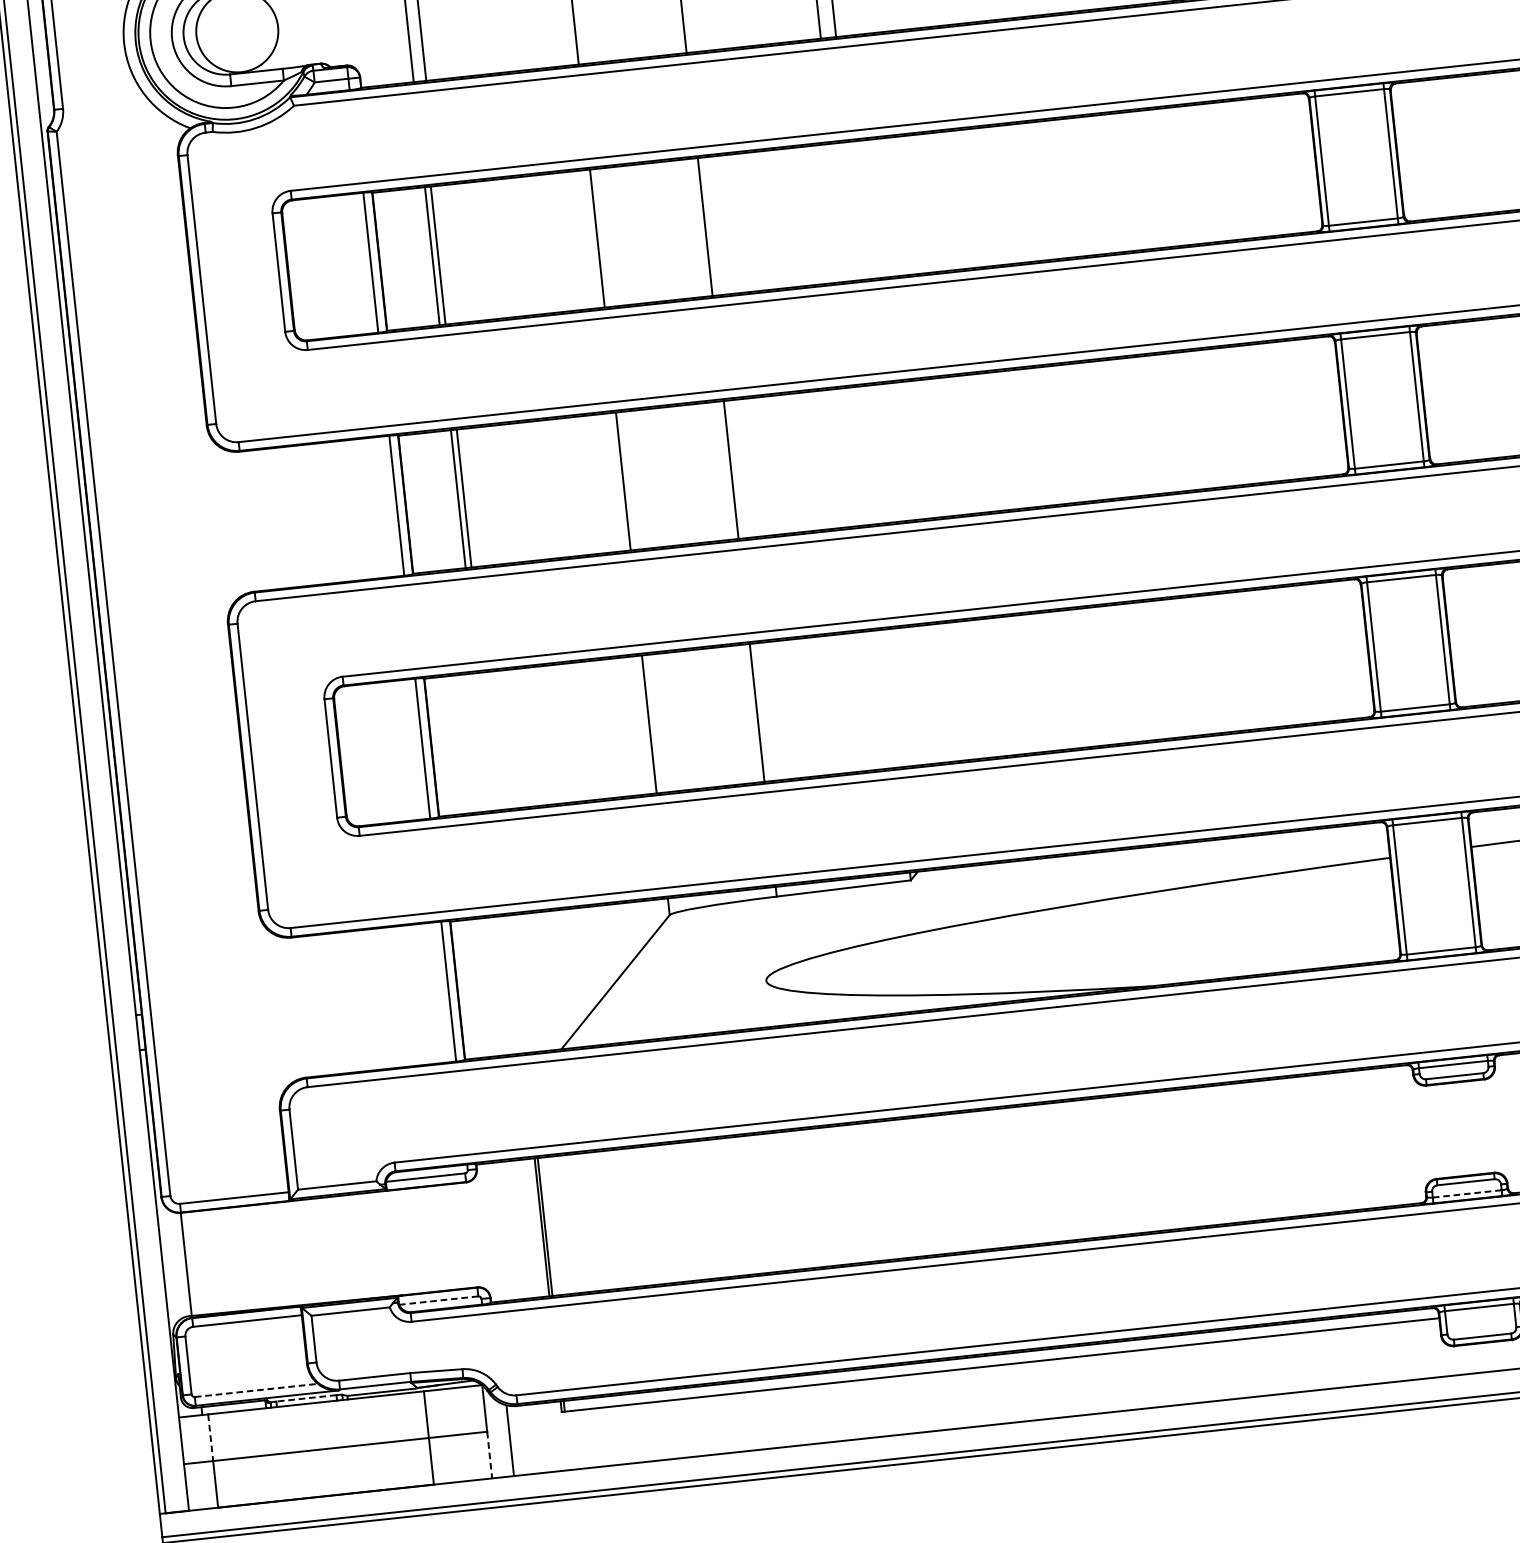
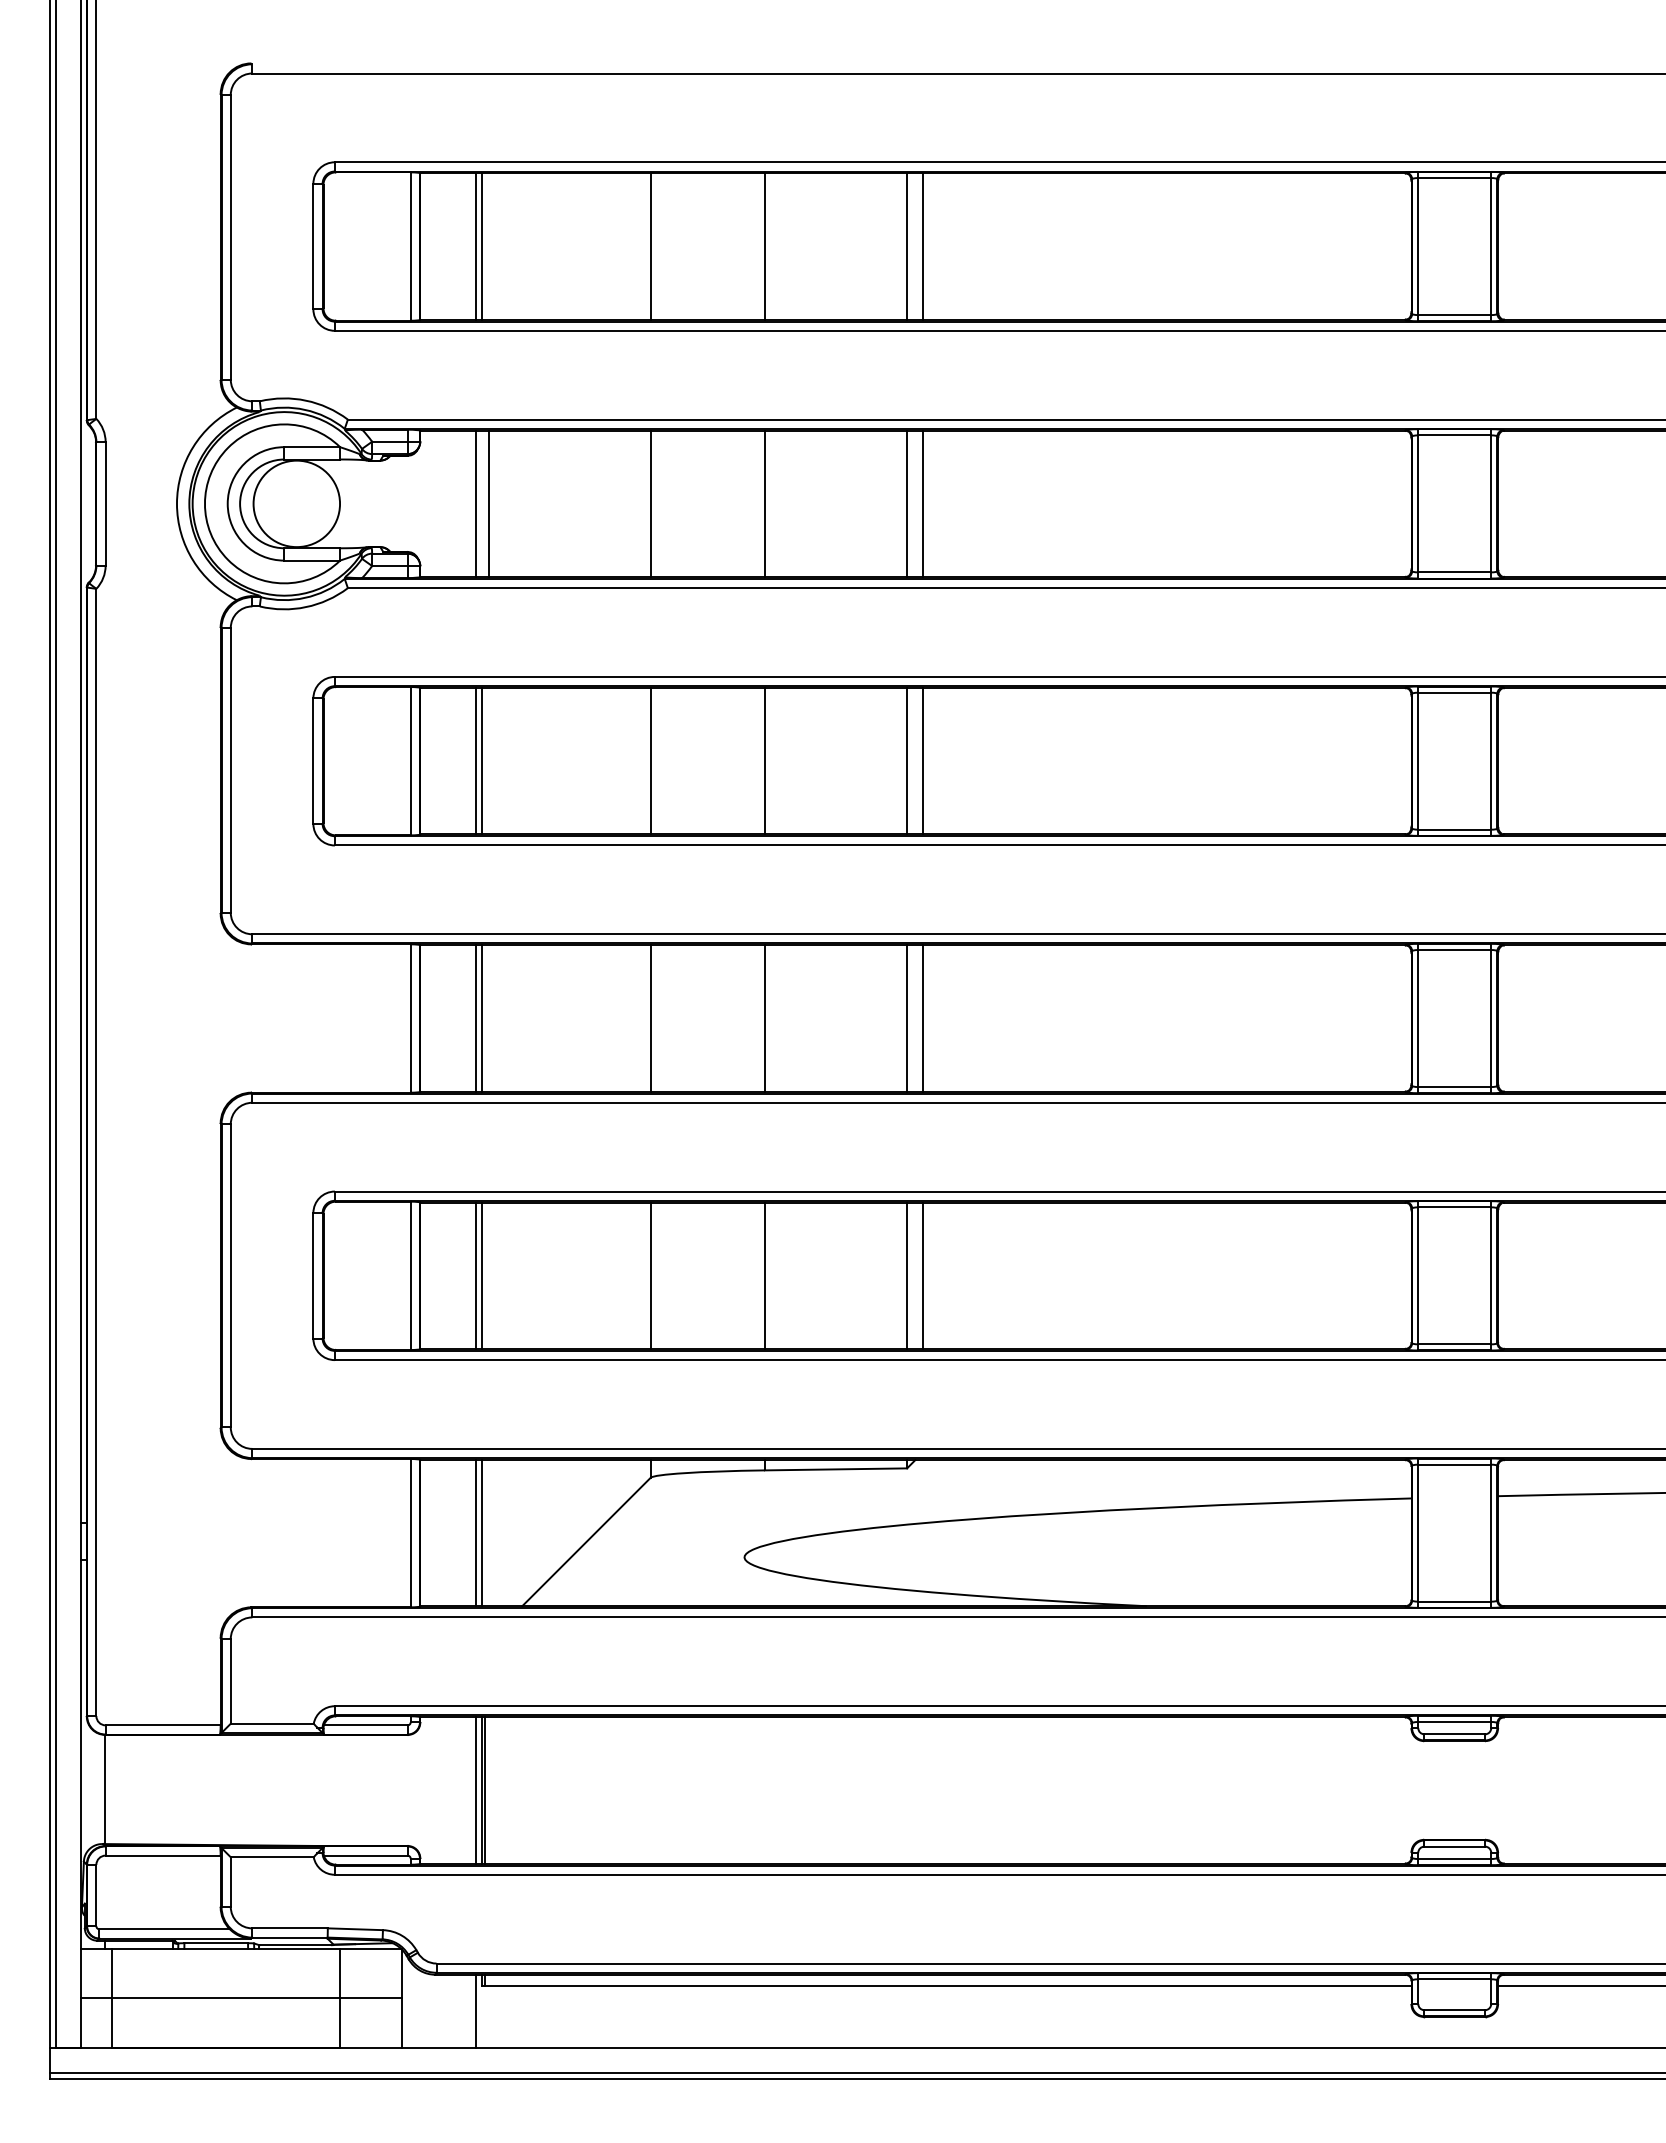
line: (854, 211) -> (923, 761), added
line: (839, 212) -> (907, 761), added
line: (880, 453) -> (923, 1018), added
line: (865, 455) -> (907, 1018), added
line: (906, 696) -> (923, 1275), added
line: (891, 698) -> (907, 1275), added
line: (483, 741) -> (475, 1275), added
line: (490, 741) -> (482, 1275), added
line: (516, 984) -> (482, 1533), added
line: (509, 985) -> (475, 1533), added
line: (1468, 1194) -> (1455, 1859), dashed -> solid
line: (535, 1228) -> (475, 1790), added
line: (438, 1300) -> (365, 1855), dashed -> solid
line: (257, 1390) -> (165, 1929), dashed -> solid
line: (306, 1398) -> (216, 1943), dashed -> solid
line: (210, 1437) -> (111, 1973), dashed -> solid
line: (509, 1440) -> (475, 2010), moved
line: (489, 1455) -> (401, 2023), dashed -> solid

